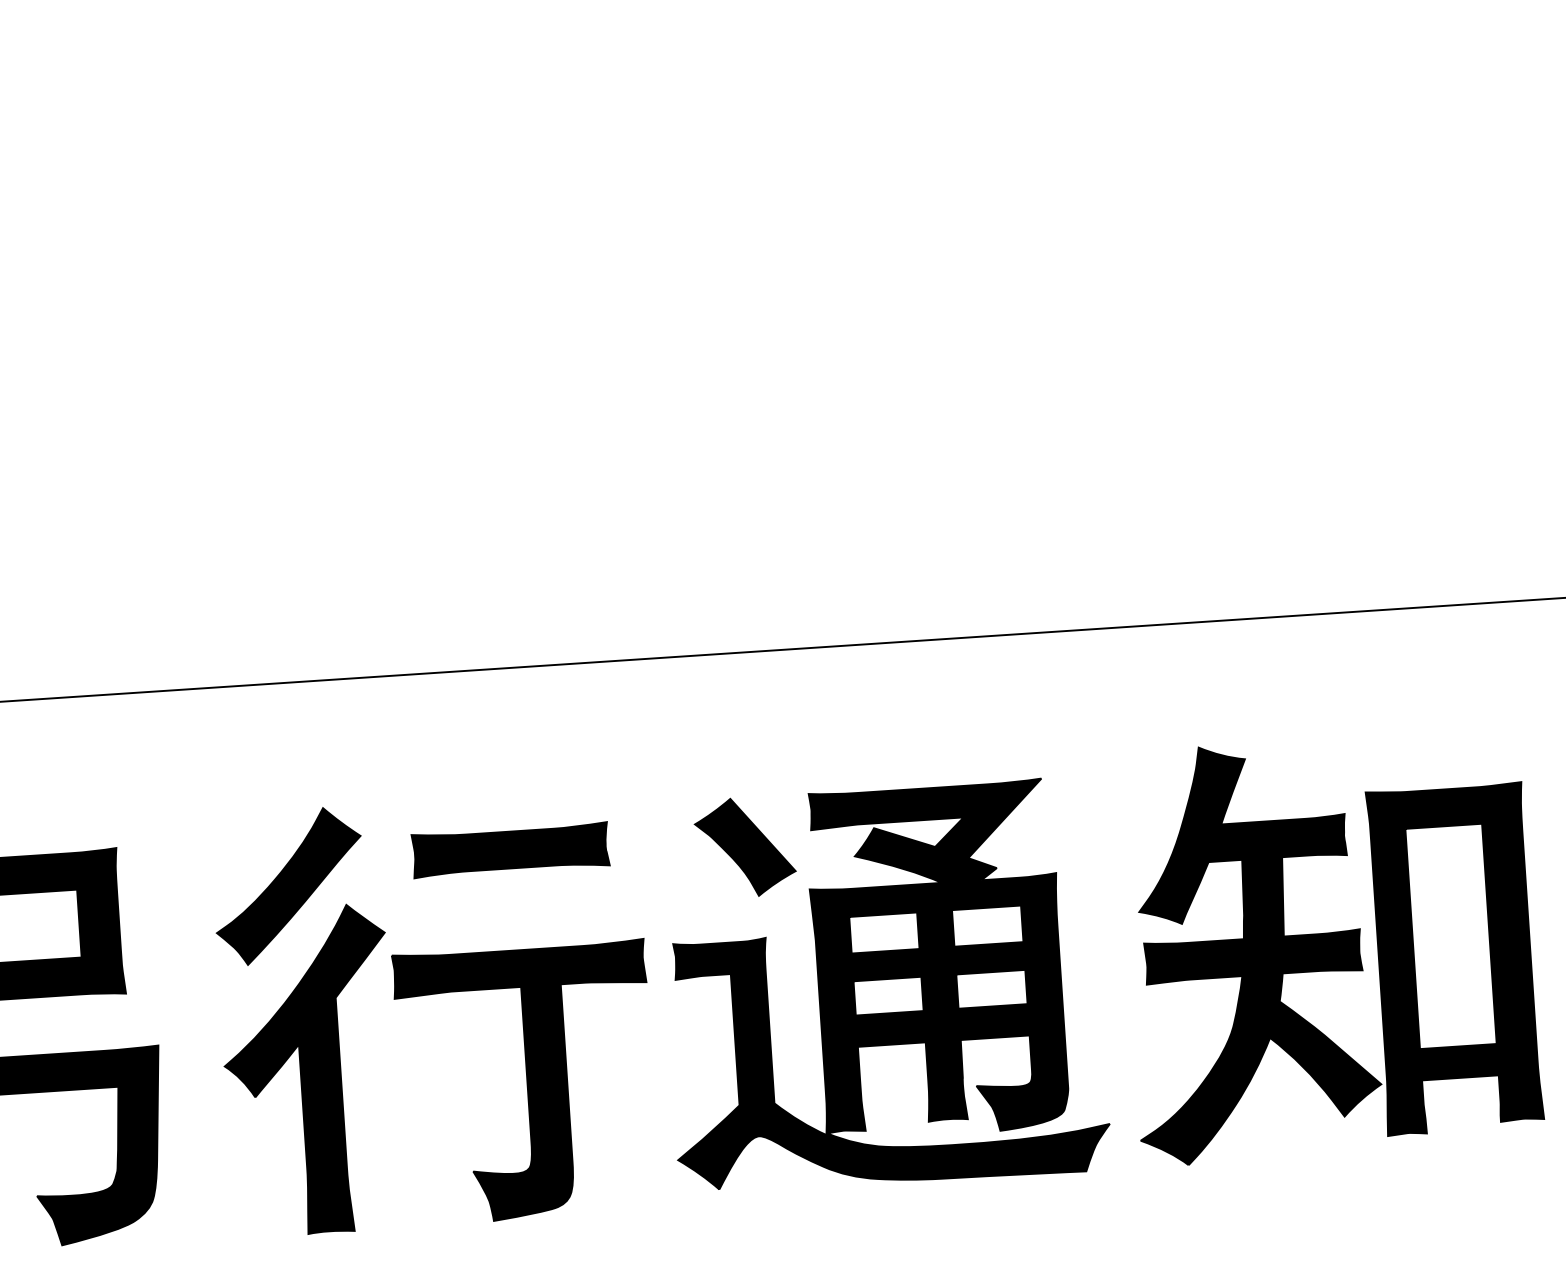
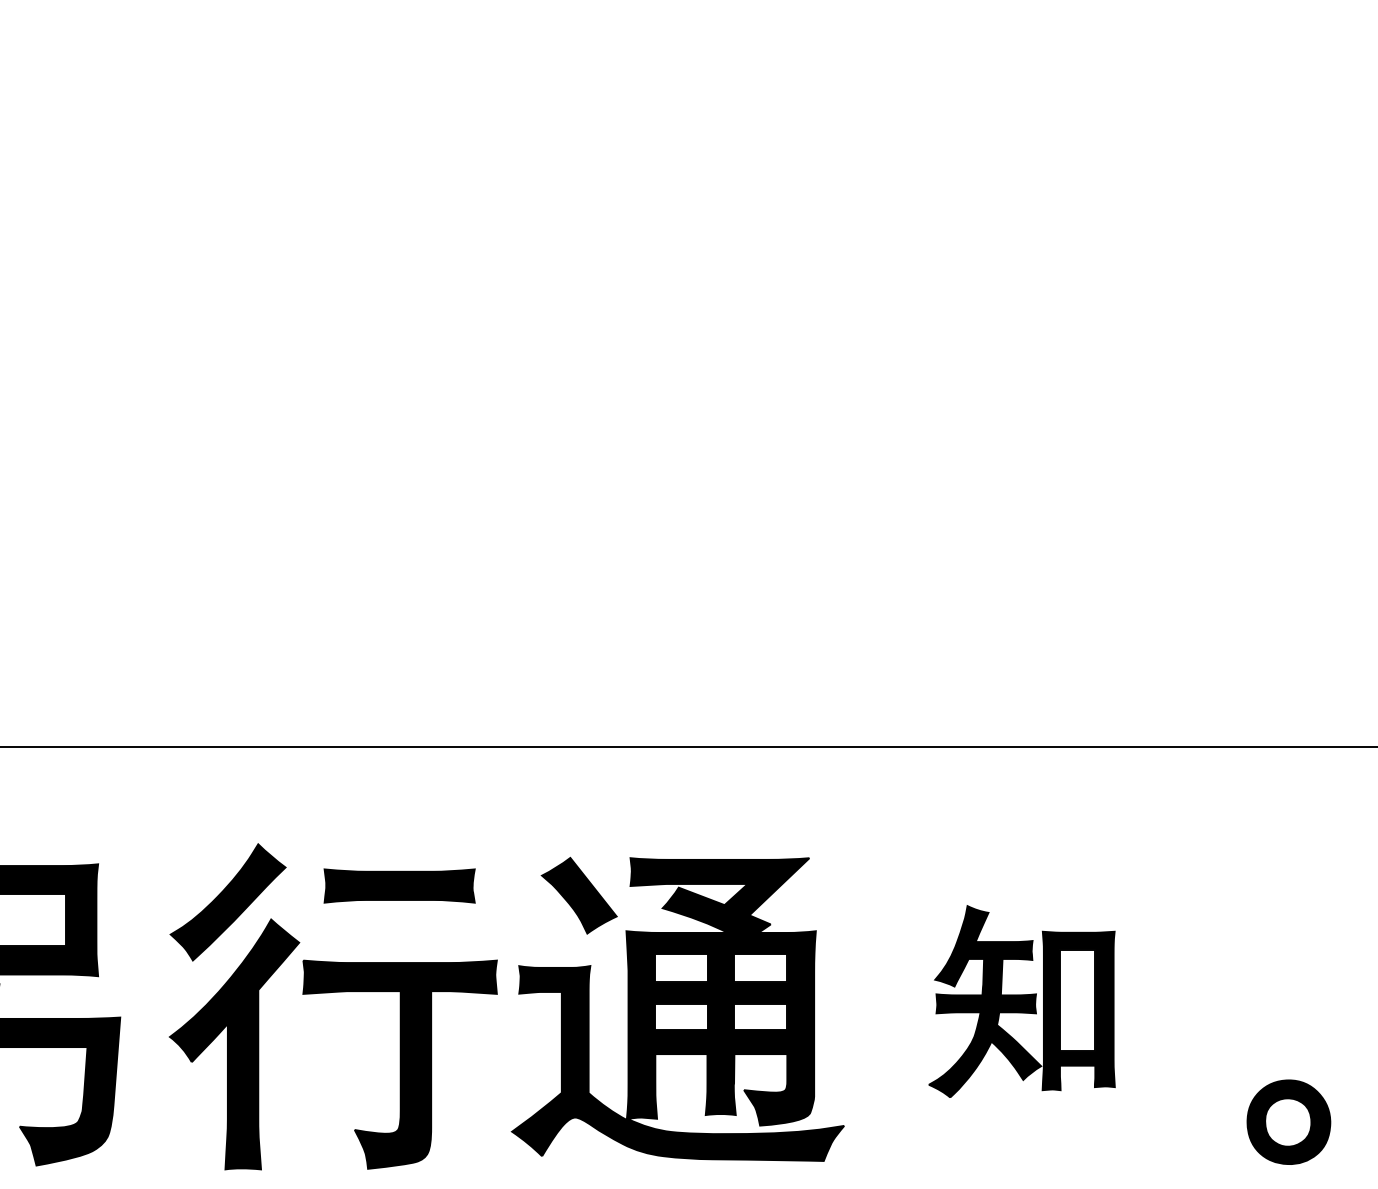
part: (1329, 946) -> (1021, 1001), size x0.6

